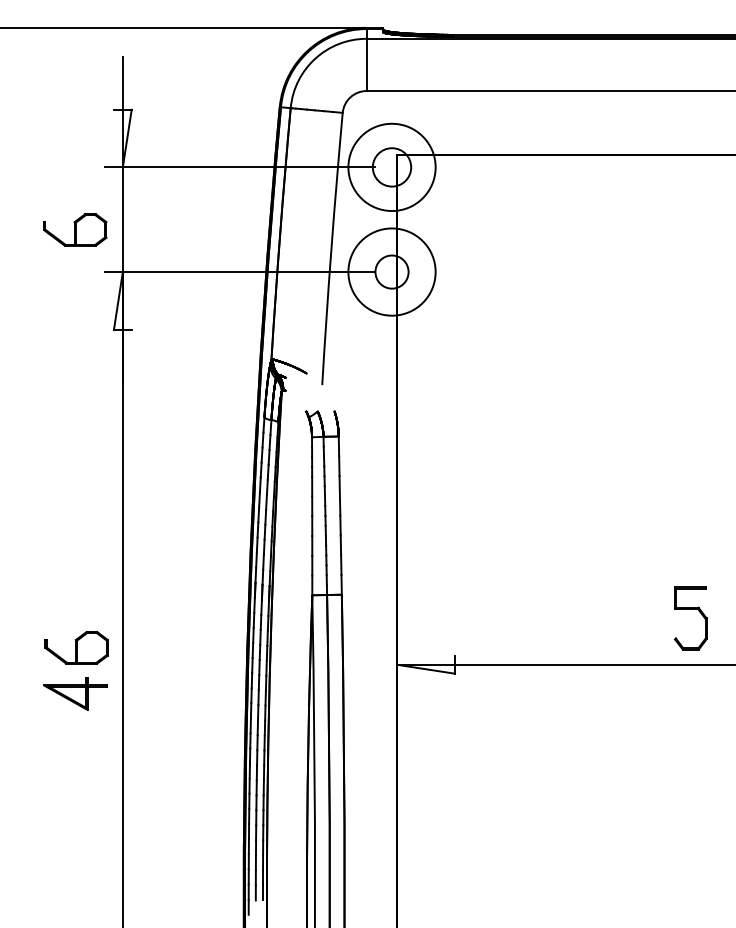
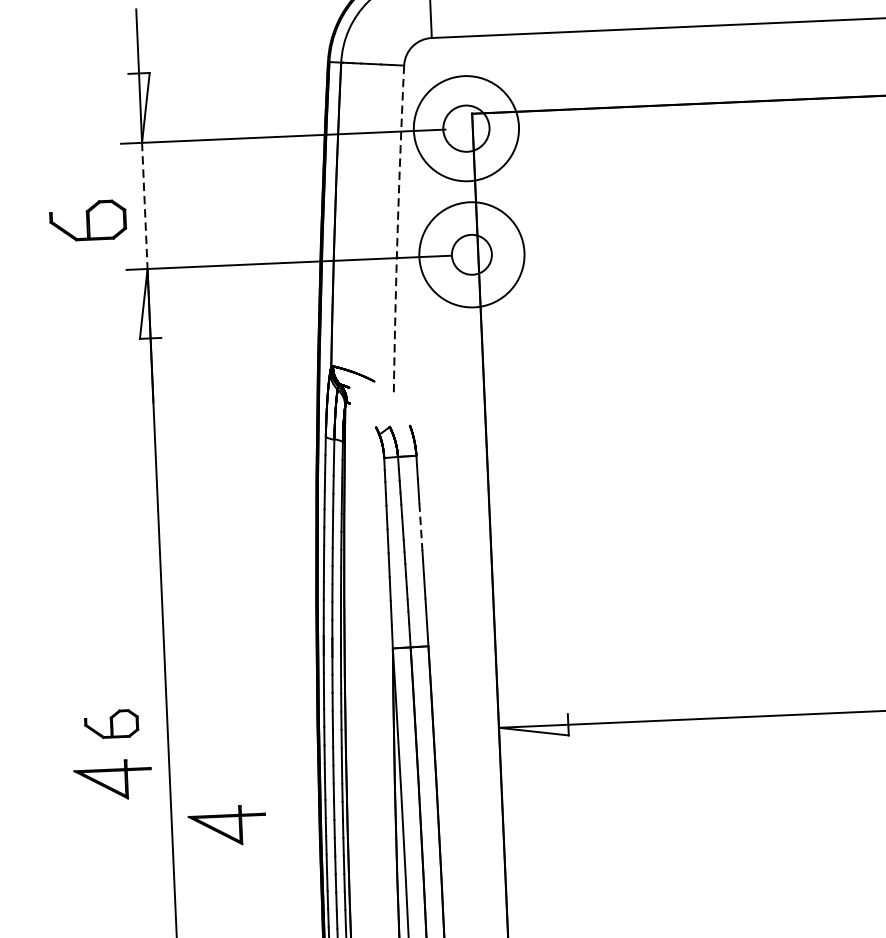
line: (122, 220) -> (144, 206), solid -> dashed
arc: (331, 248) -> (397, 229), solid -> dashed
line: (339, 495) -> (420, 526), solid -> dashed
part: (690, 609) -> (849, 645), removed
part: (76, 647) -> (111, 723), size x0.7
part: (168, 735) -> (226, 824), added

